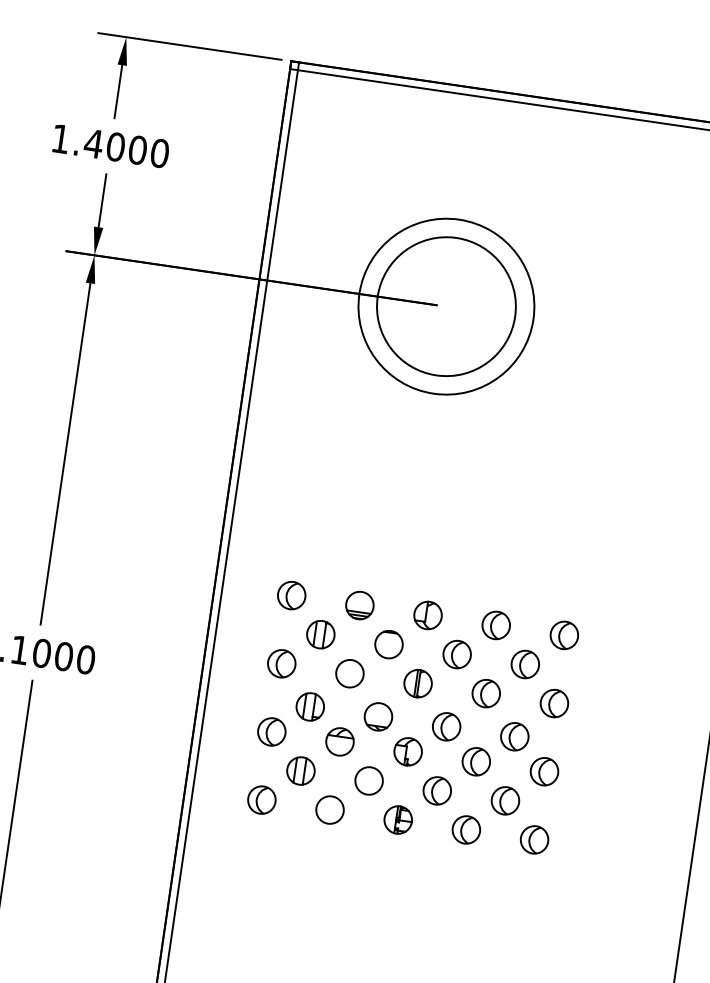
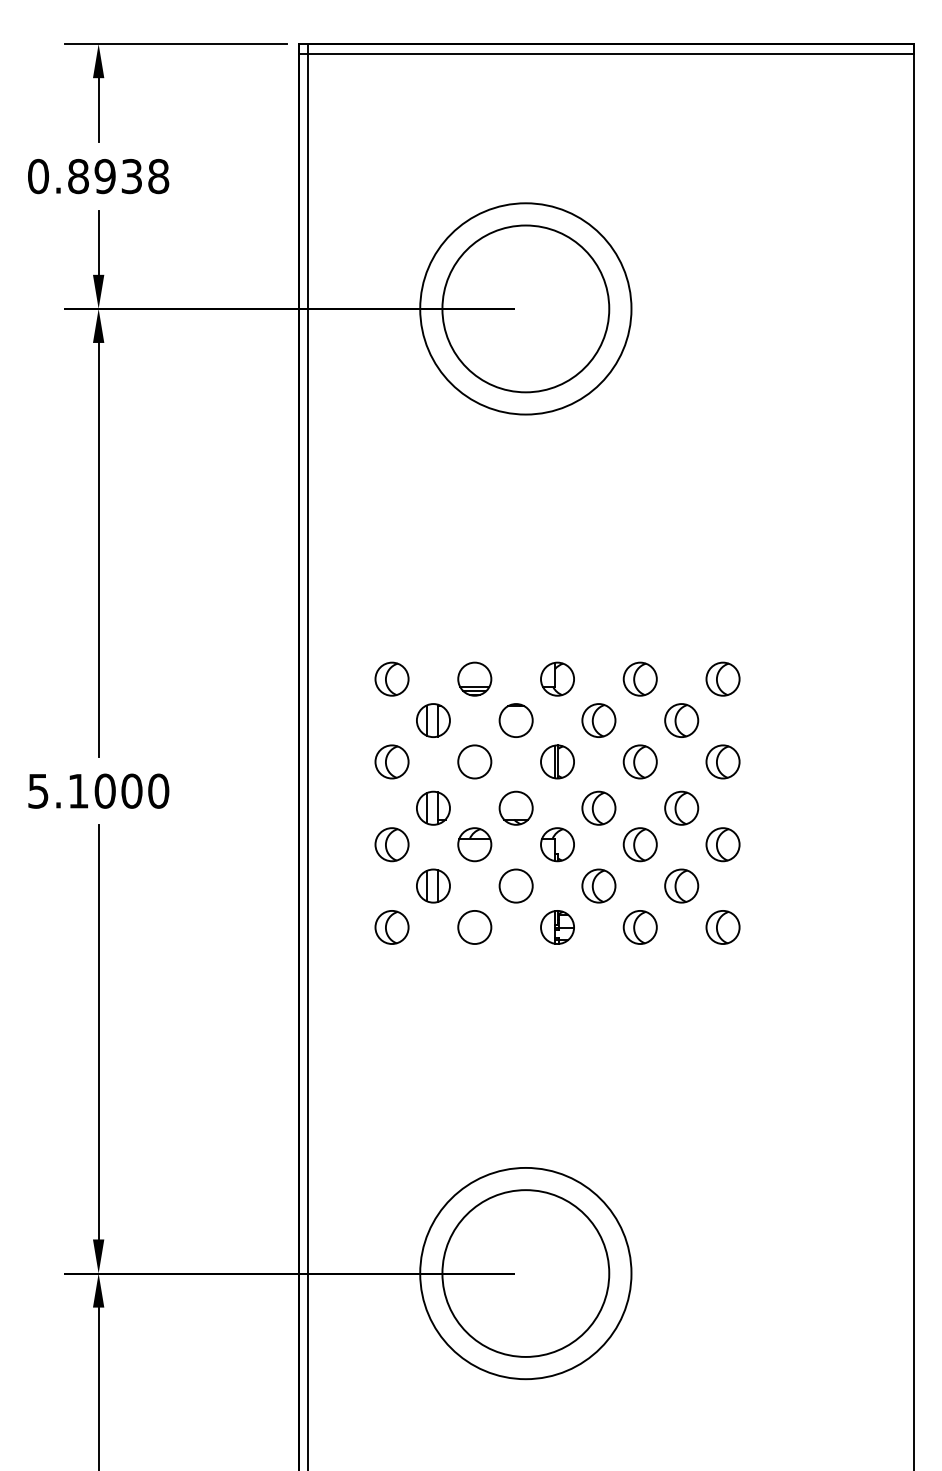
text: (110, 146) -> (98, 176), 1.4000 -> 0.8938

